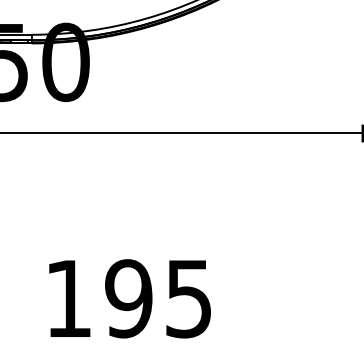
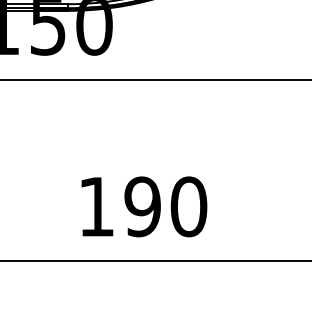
text: (188, 298) -> (188, 206), 195 -> 190

